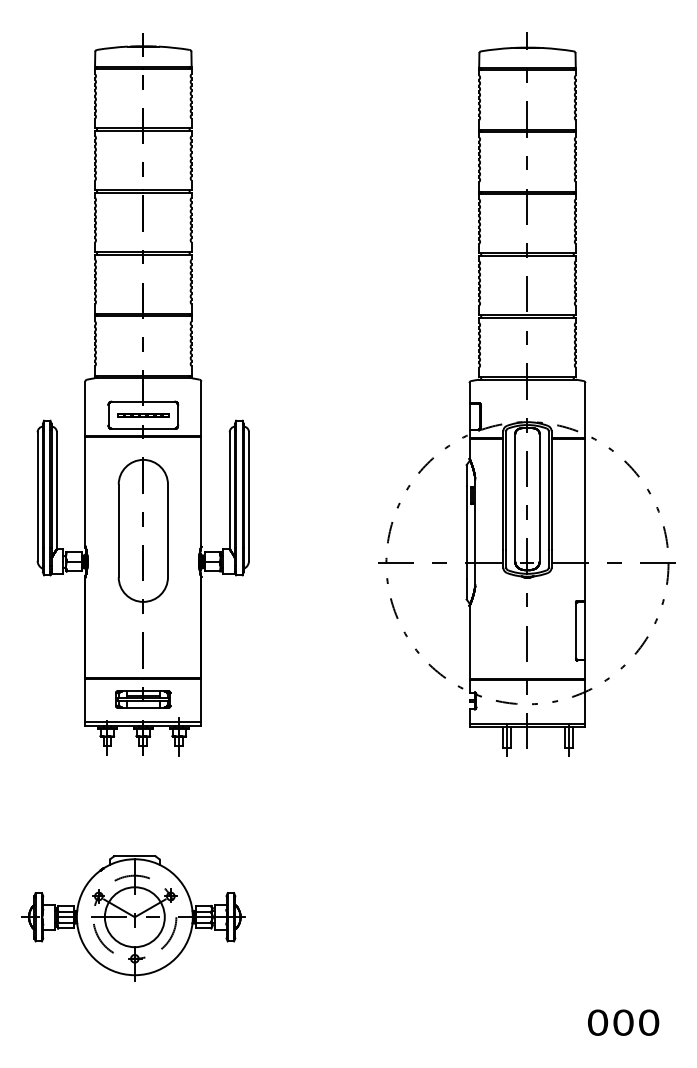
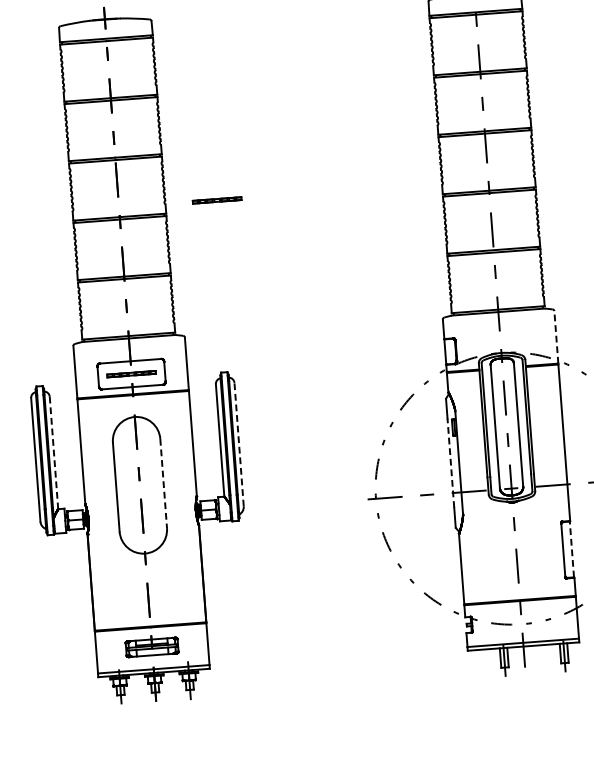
line: (245, 241) -> (217, 199), added
line: (585, 409) -> (556, 336), solid -> dashed
line: (56, 490) -> (53, 452), solid -> dashed
line: (249, 496) -> (239, 444), solid -> dashed
line: (168, 531) -> (164, 484), solid -> dashed
line: (466, 531) -> (450, 462), solid -> dashed
line: (585, 630) -> (572, 549), solid -> dashed

